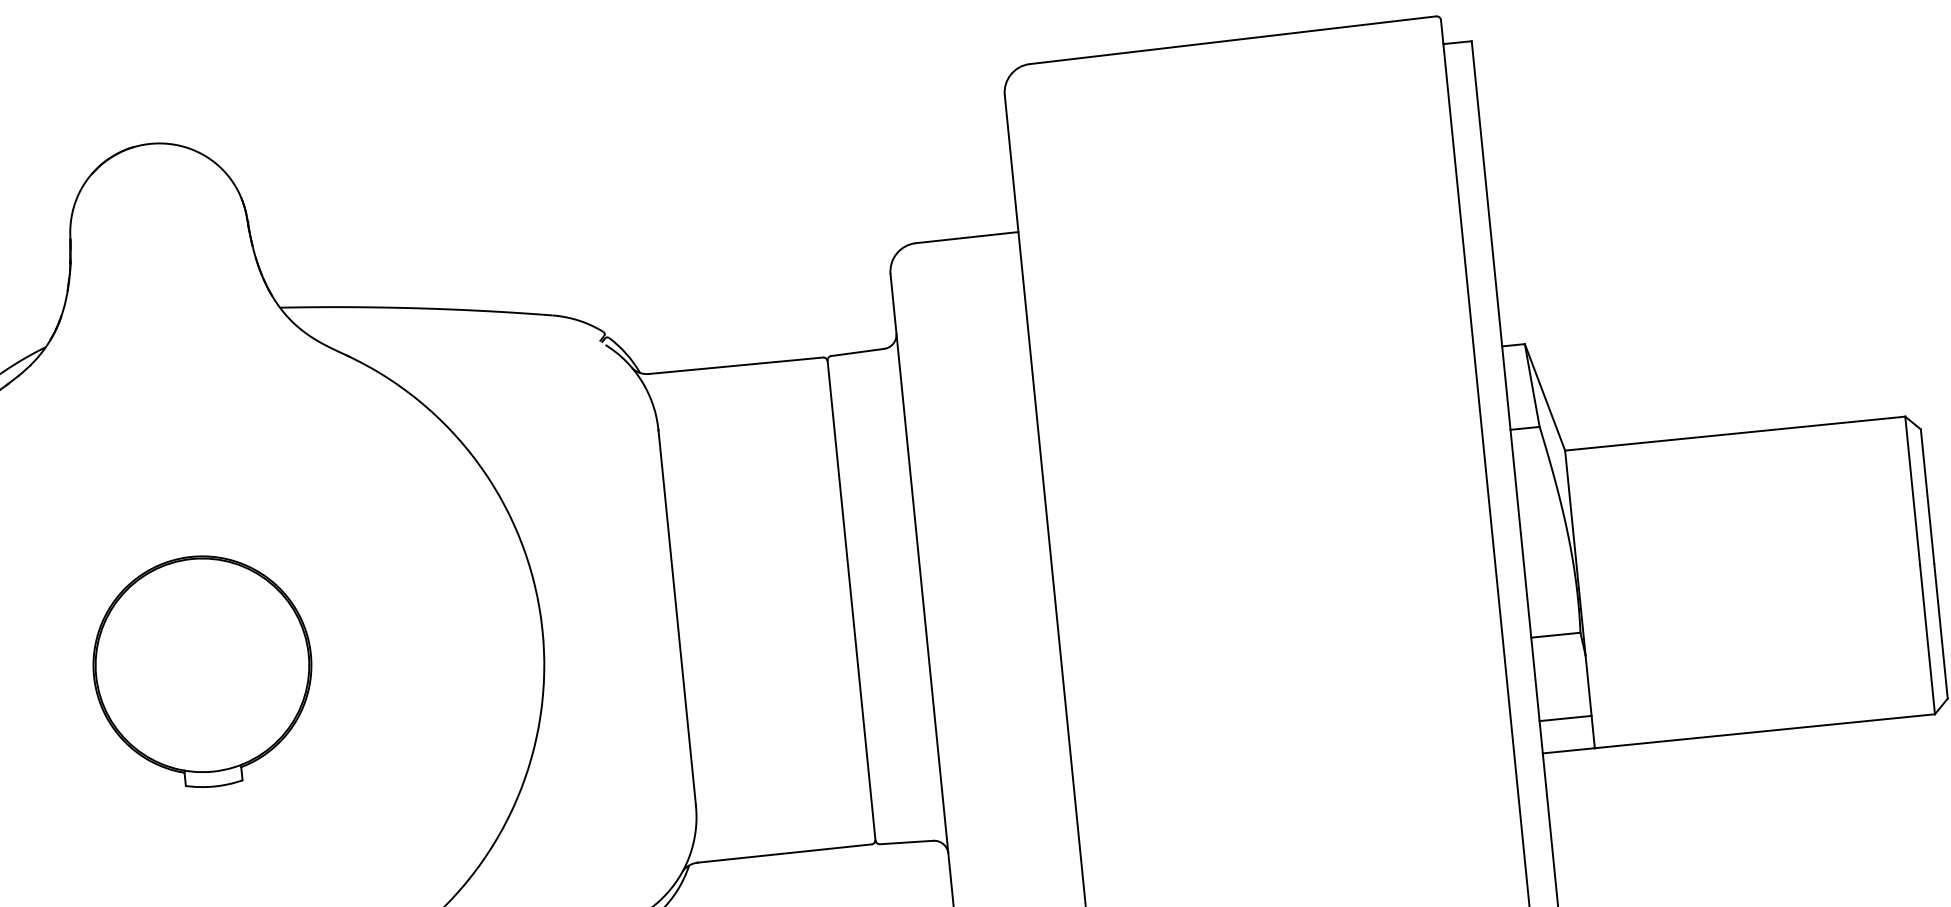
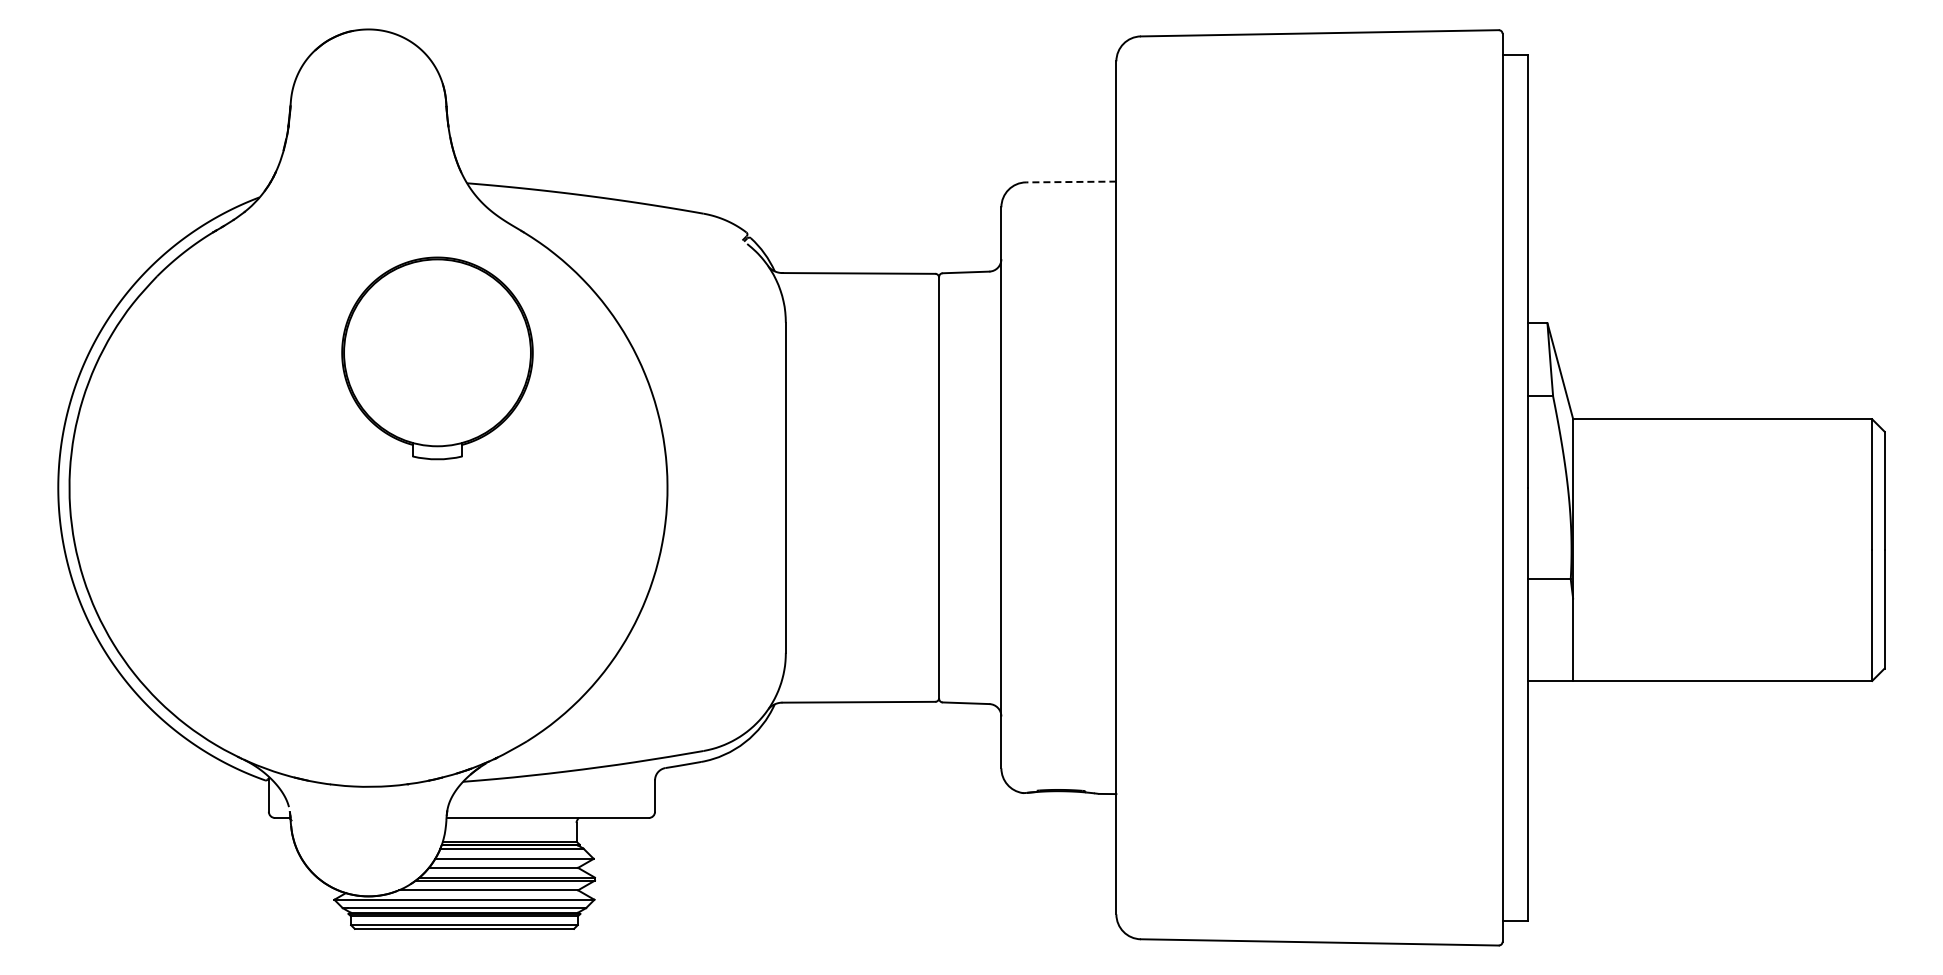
line: (966, 238) -> (1070, 182), solid -> dashed
part: (203, 671) -> (437, 358), moved
line: (1565, 718) -> (1550, 652), removed

